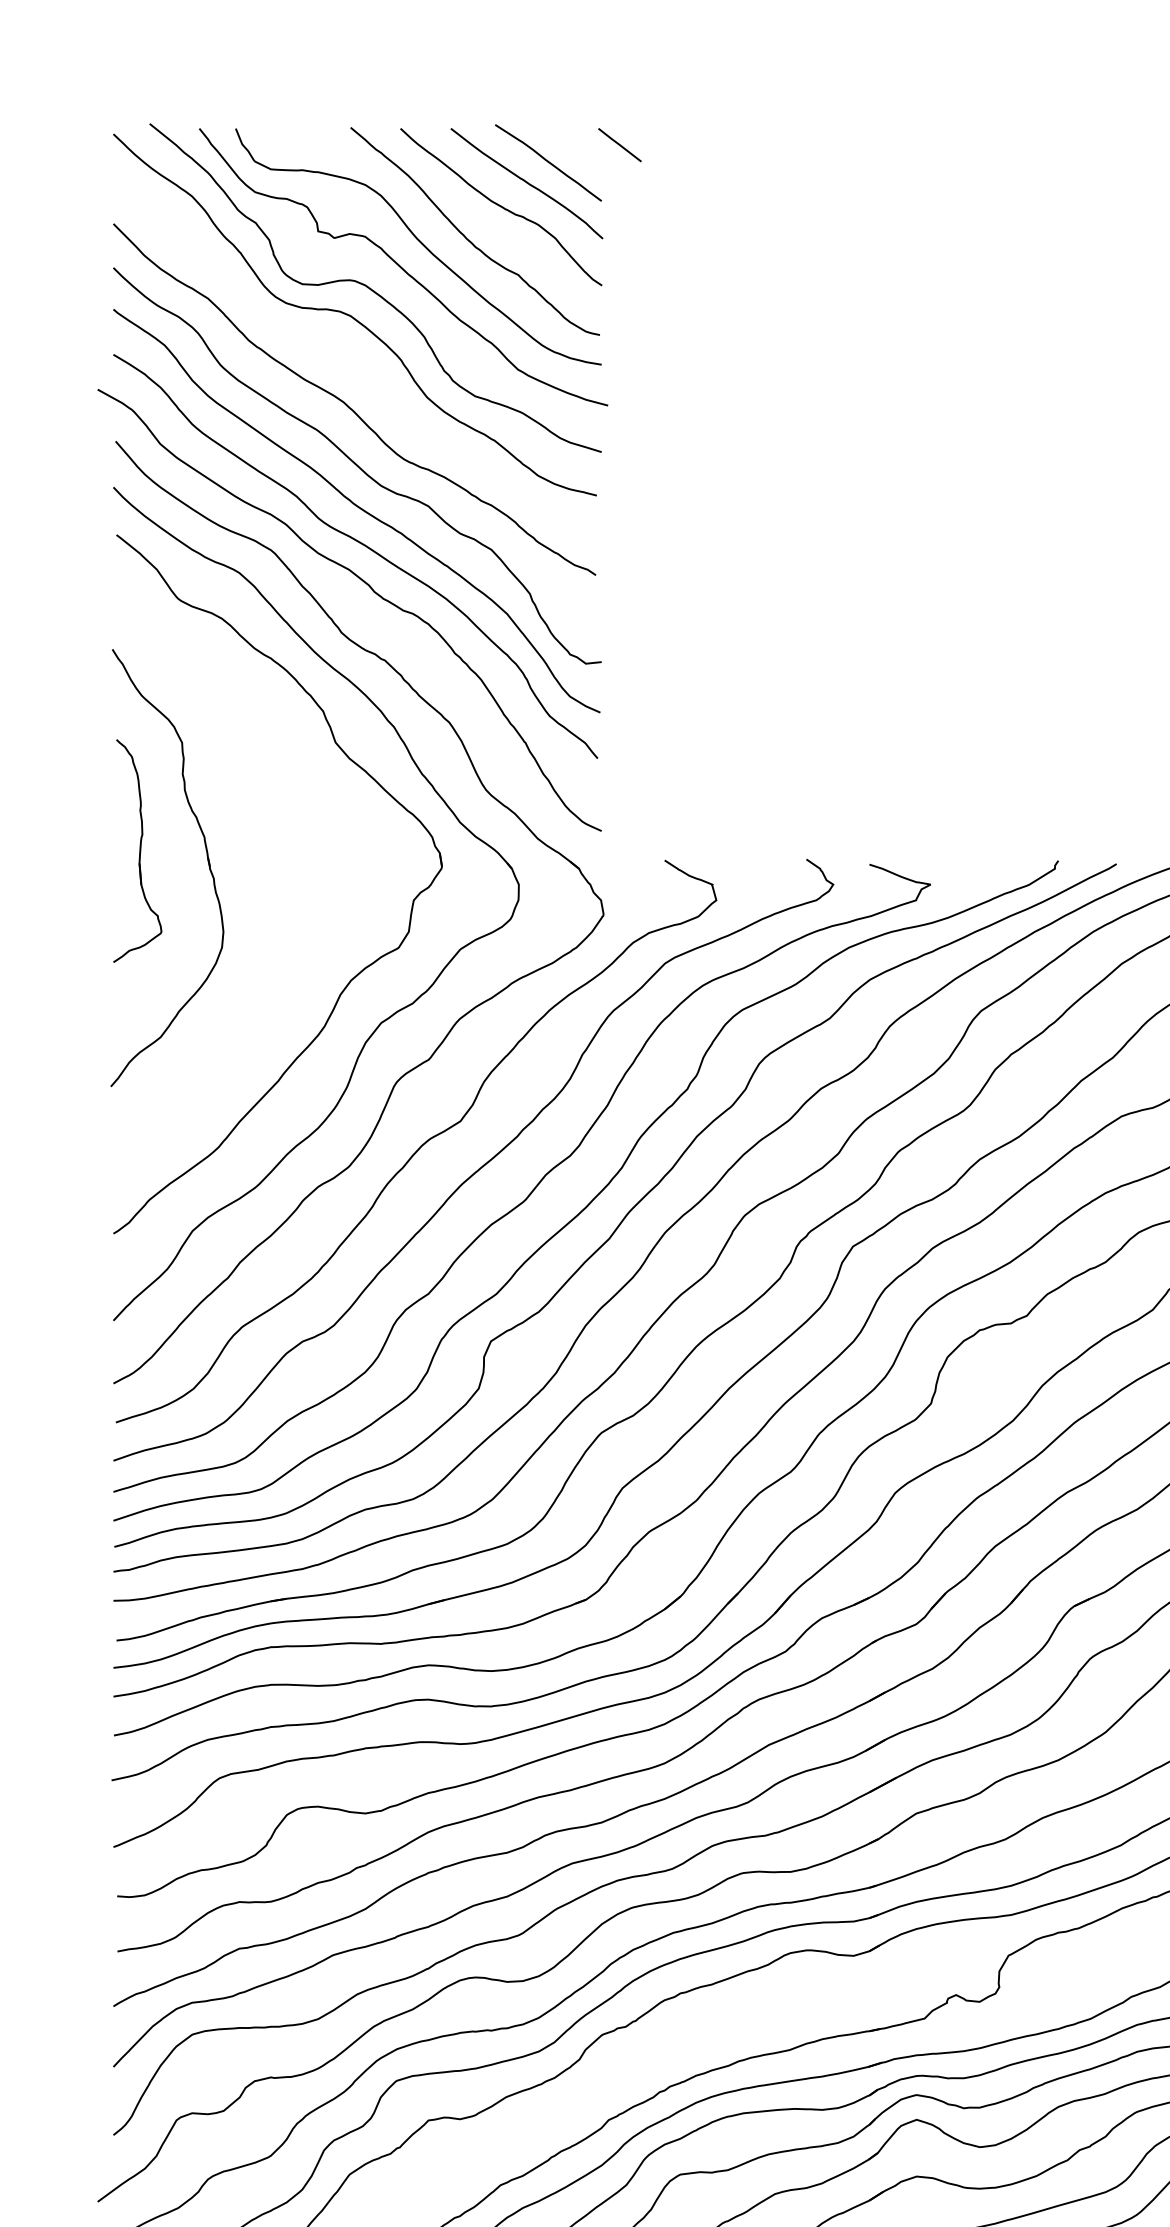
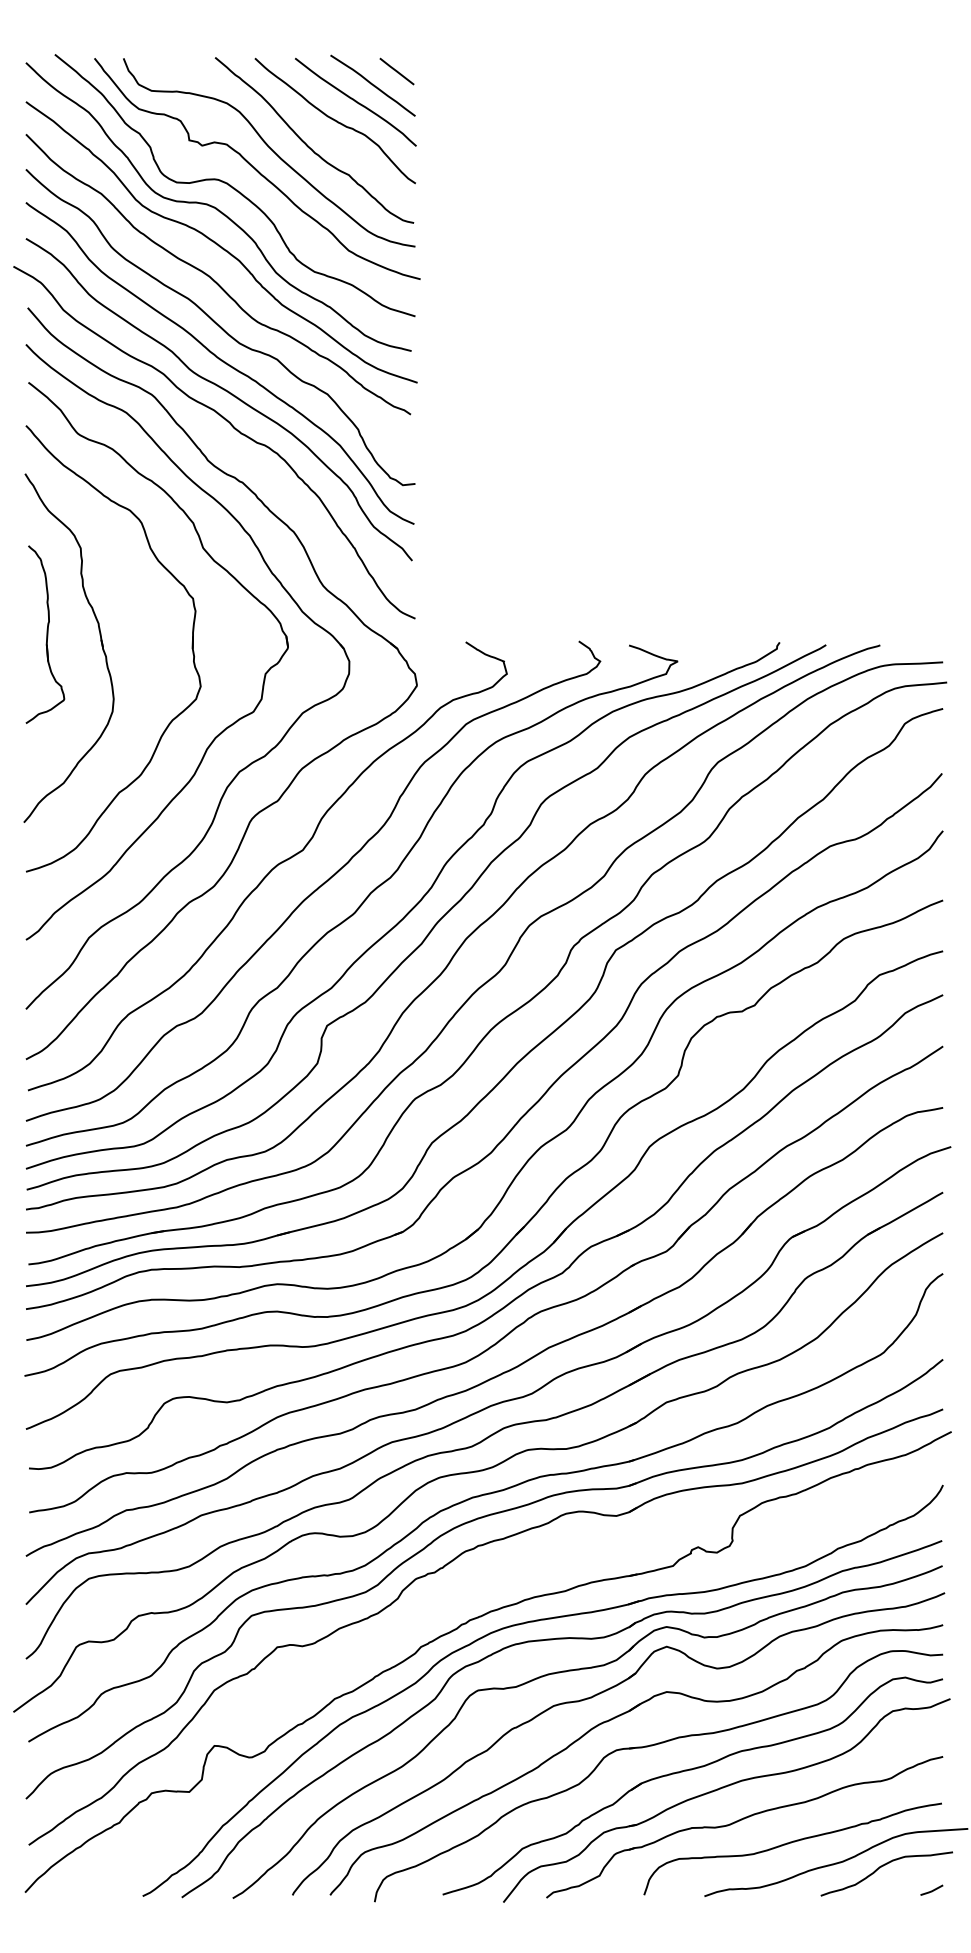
line: (619, 145) -> (396, 71), moved
curve: (356, 361) -> (219, 244), added
part: (320, 868) -> (191, 648), added

